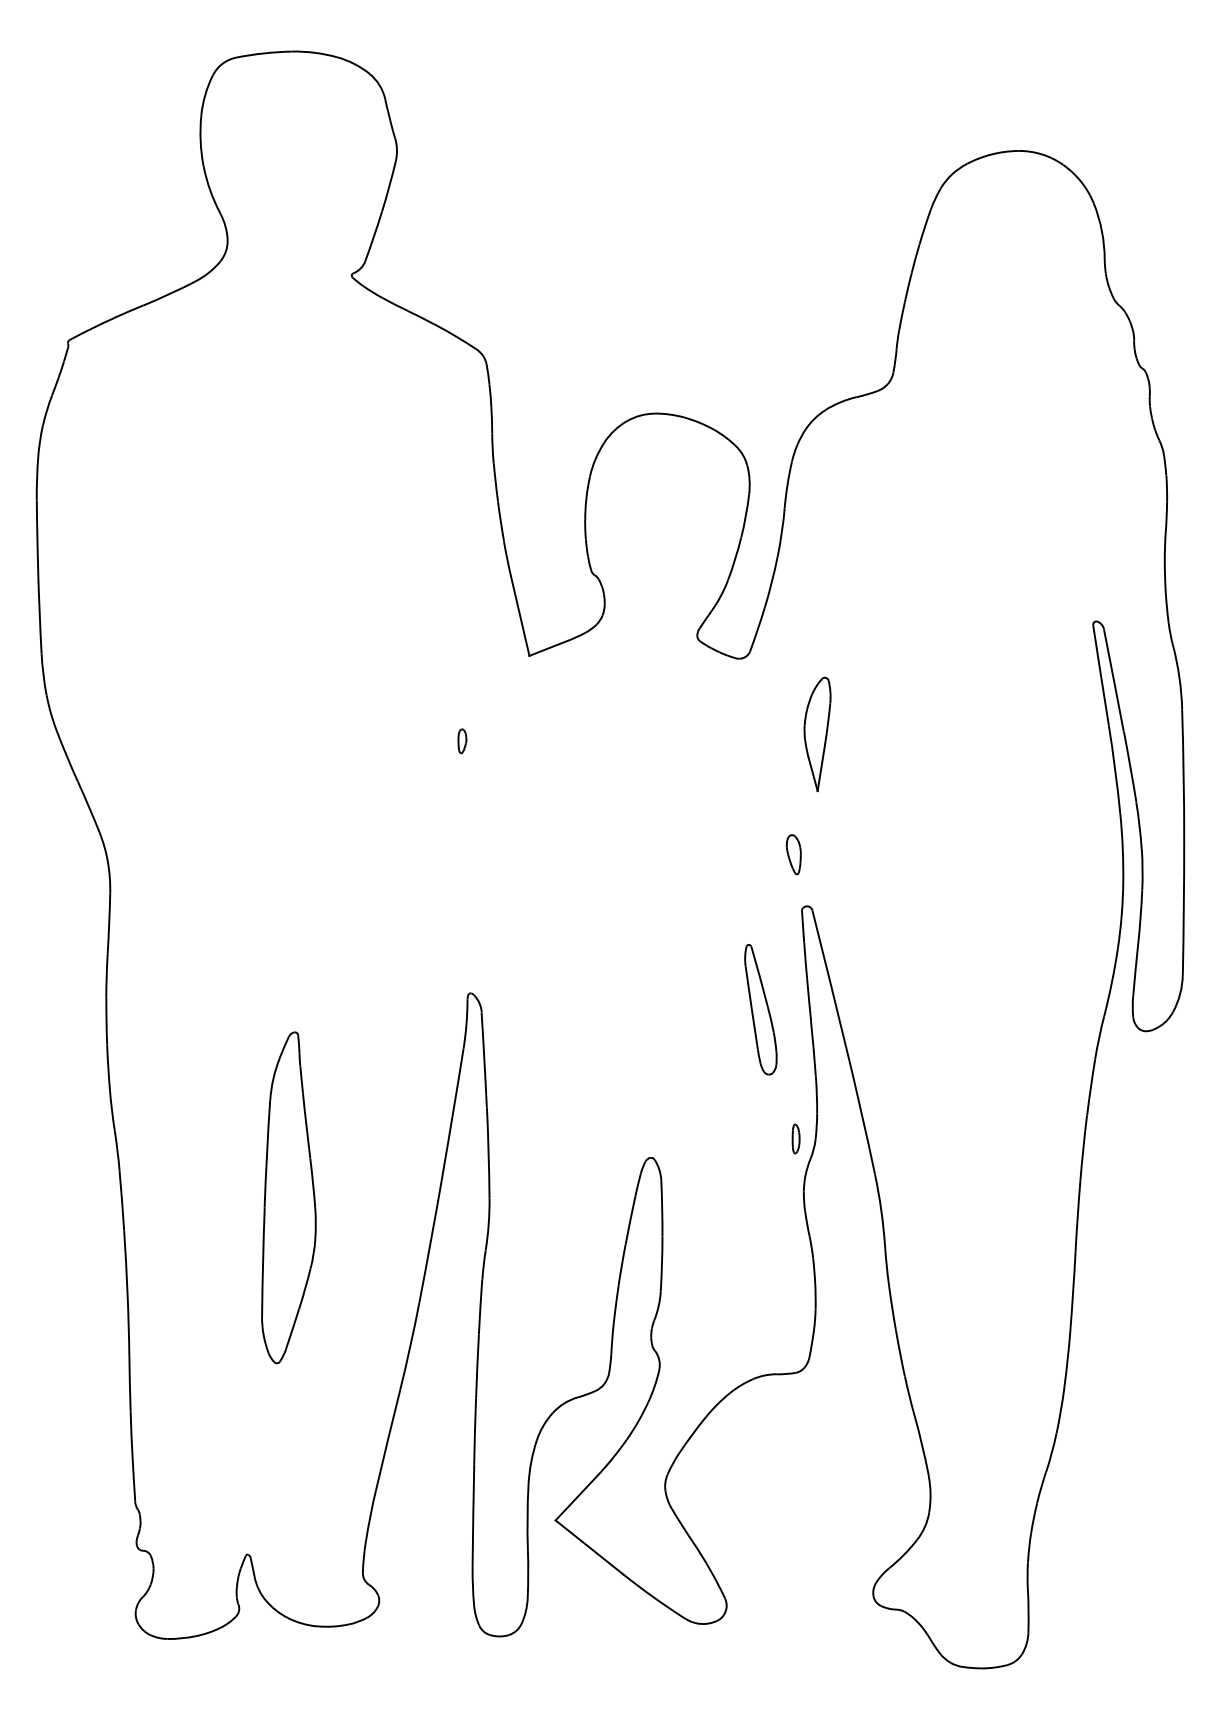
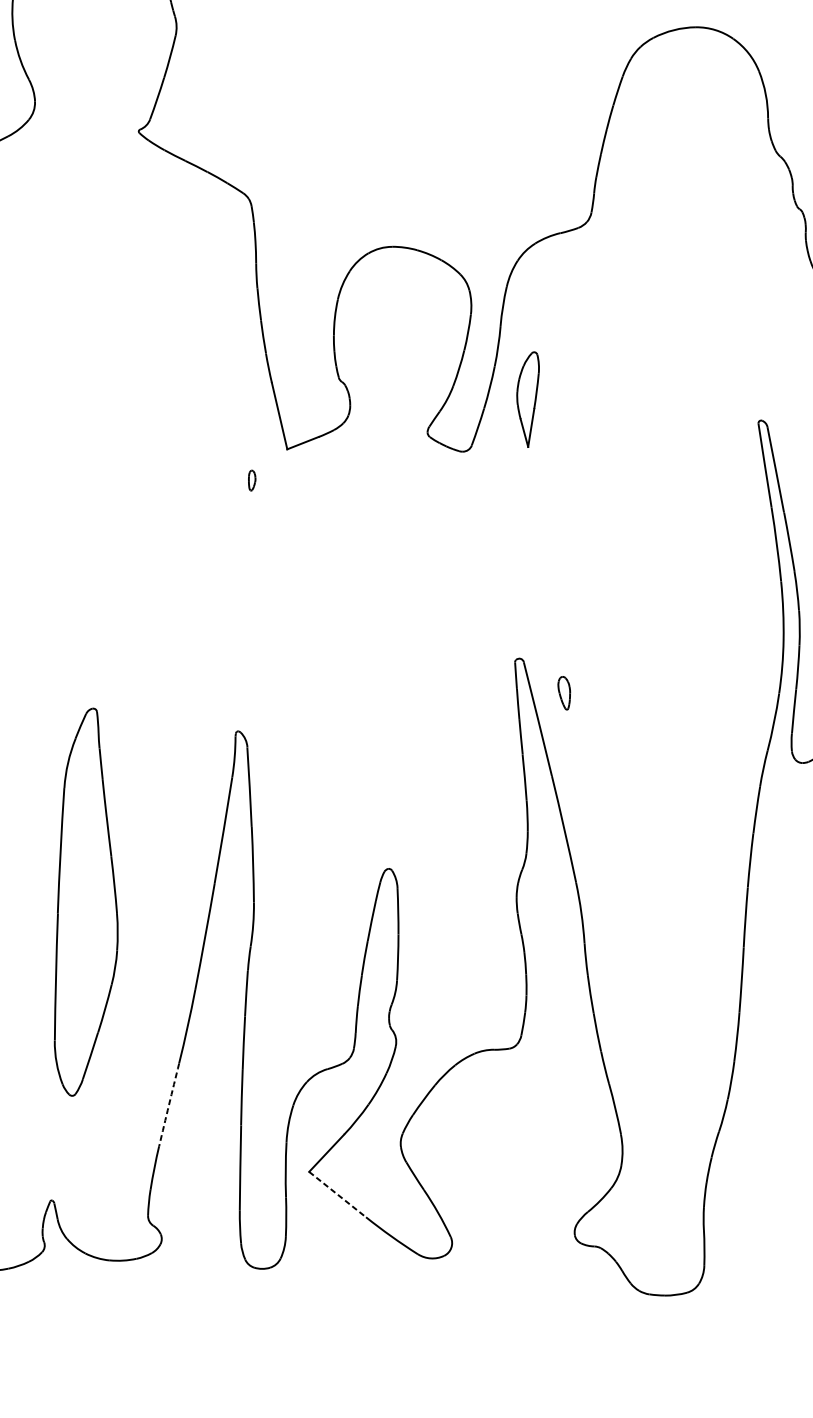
part: (817, 734) -> (528, 399), moved
part: (462, 741) -> (252, 480), moved
part: (793, 854) -> (564, 693), moved
part: (760, 1009) -> (480, 744), removed
part: (795, 1138) -> (509, 852), removed
part: (288, 1197) -> (85, 902), size x1.4
arc: (387, 1440) -> (168, 1105), solid -> dashed
line: (589, 1547) -> (337, 1194), solid -> dashed

